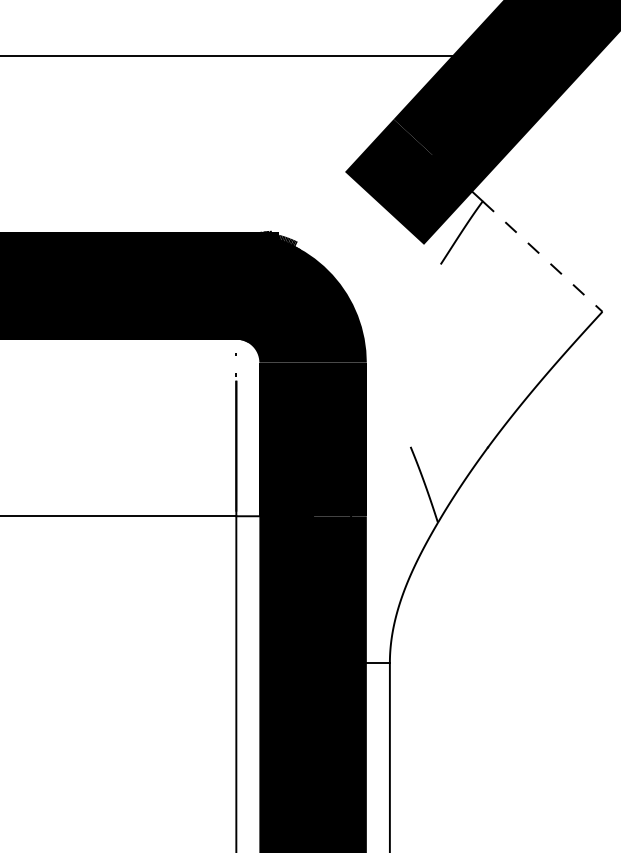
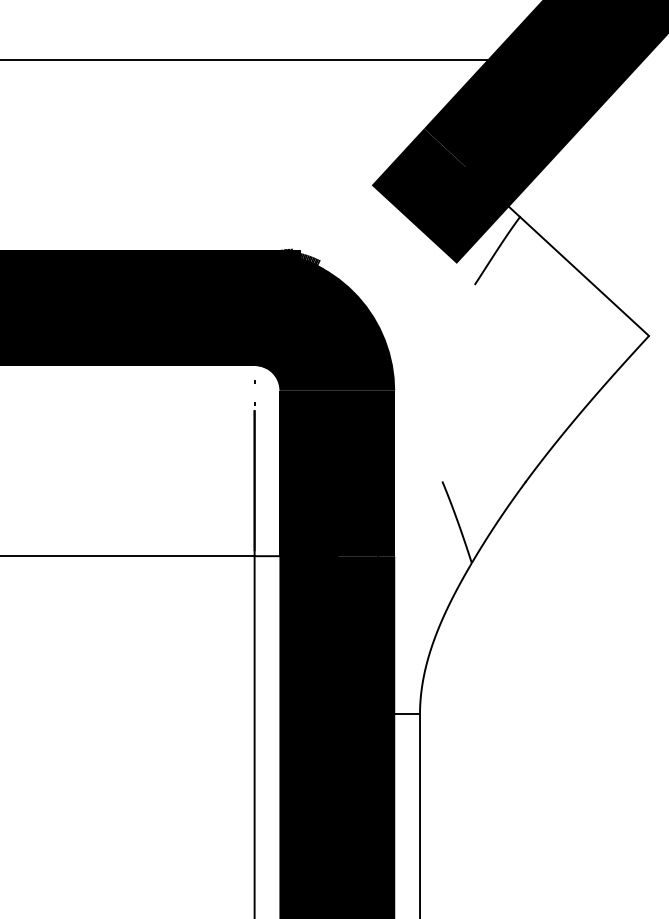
line: (542, 256) -> (584, 276), dashed -> solid

